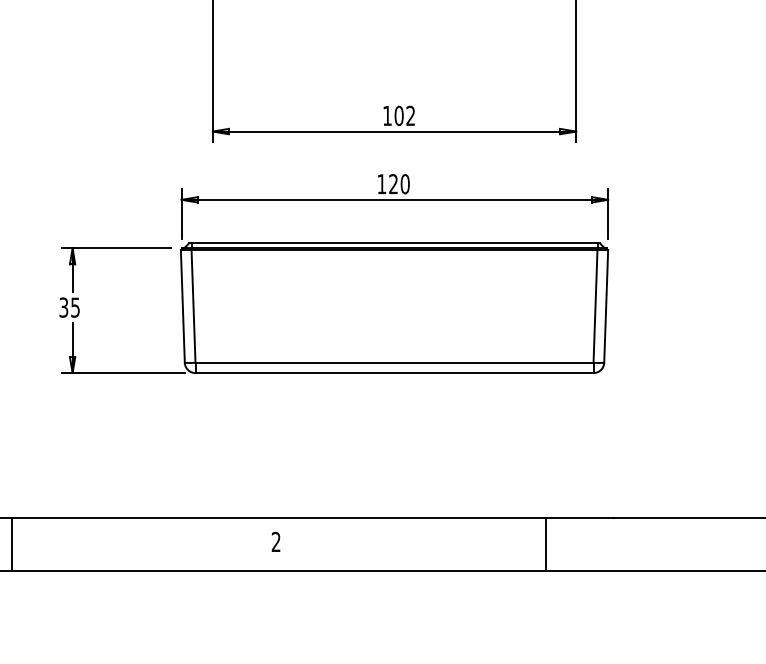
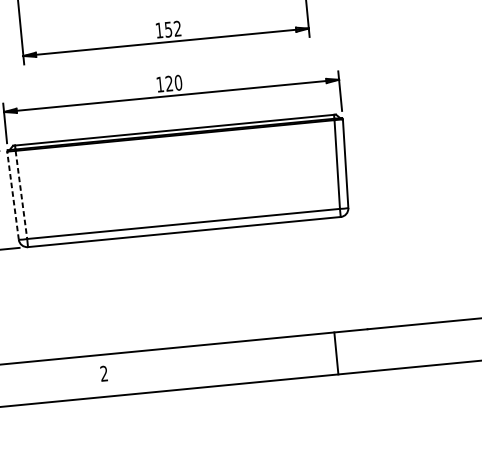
text: (398, 115) -> (168, 29), 102 -> 152
line: (182, 306) -> (12, 195), solid -> dashed
line: (193, 306) -> (21, 194), solid -> dashed
line: (546, 544) -> (336, 353), moved

